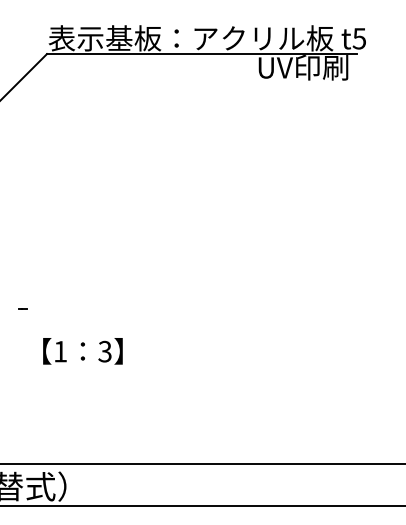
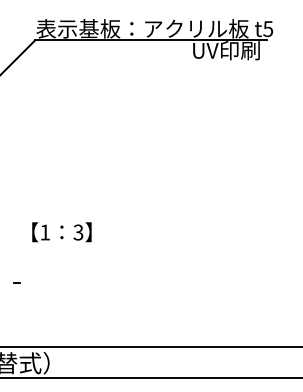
part: (22, 308) -> (16, 282), moved
text: (82, 351) -> (61, 232), moved

